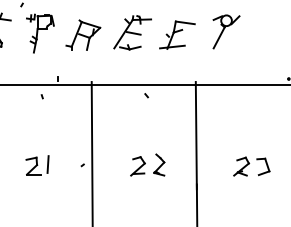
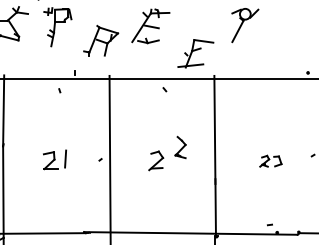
part: (83, 34) -> (101, 40), moved
part: (177, 34) -> (195, 53), moved
part: (159, 164) -> (180, 147), moved
part: (251, 166) -> (270, 161), size x0.6

